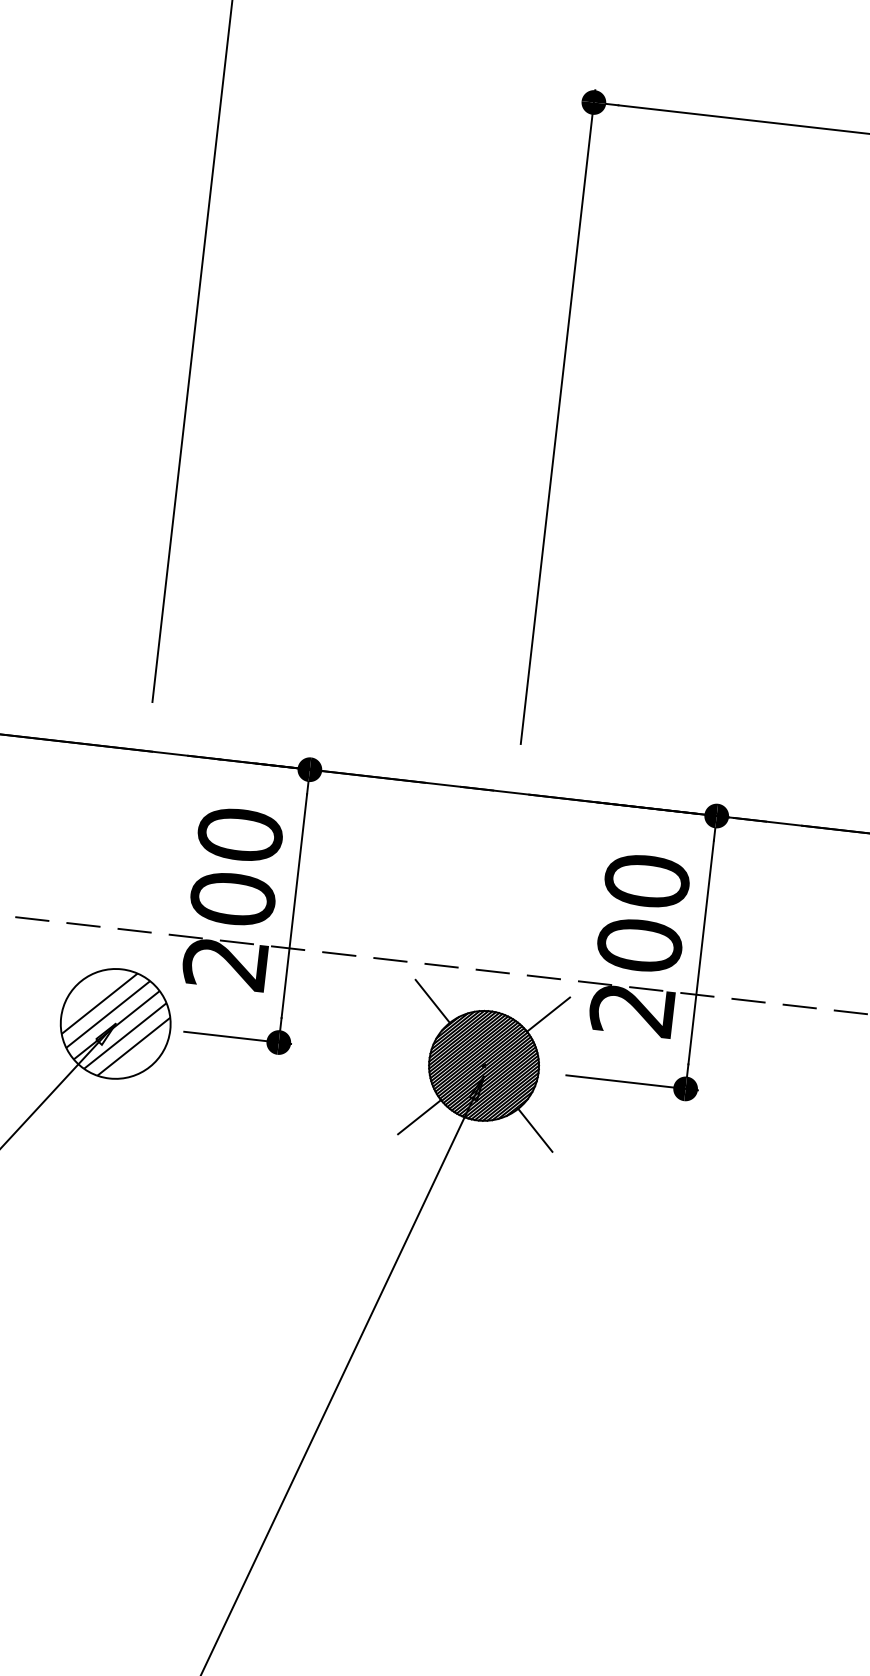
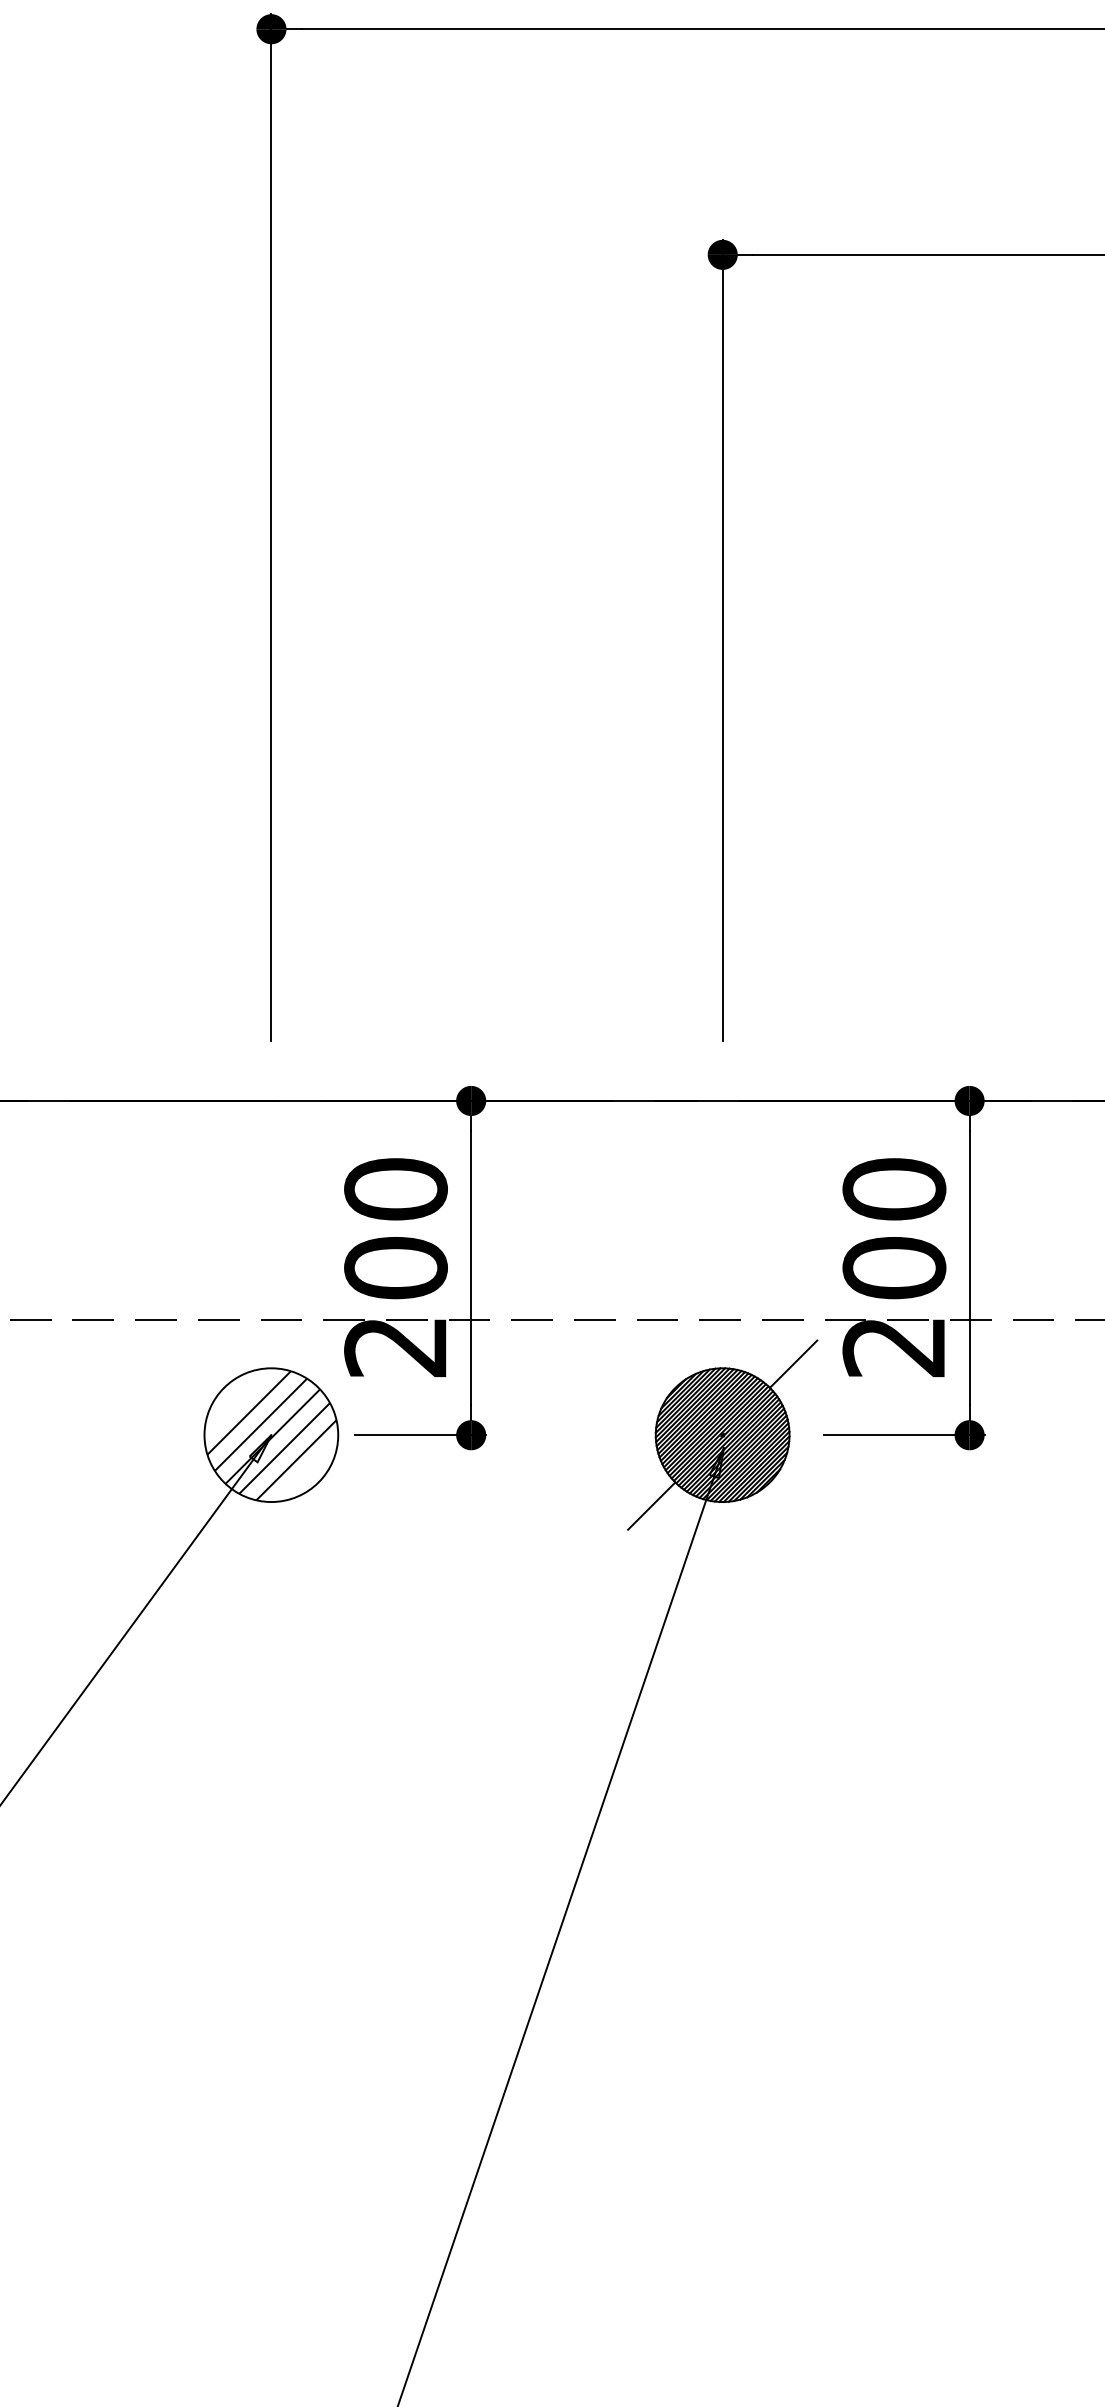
line: (432, 1000) -> (651, 1363), removed
line: (535, 1129) -> (793, 1505), removed

